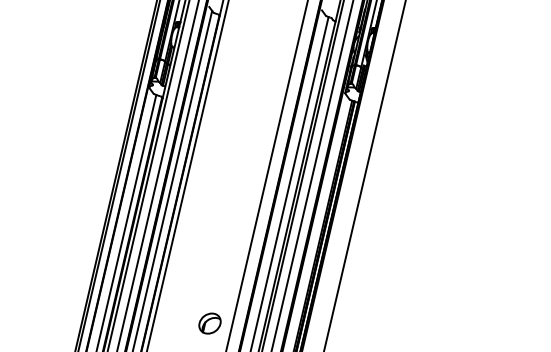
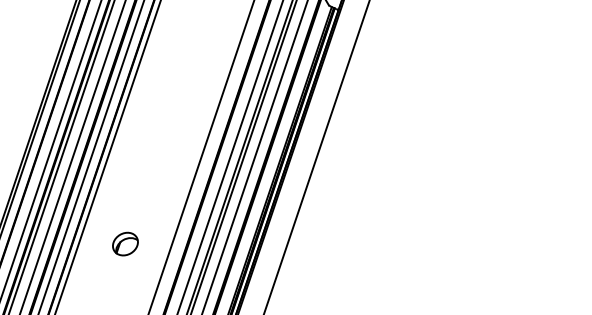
part: (209, 323) -> (124, 243), moved

